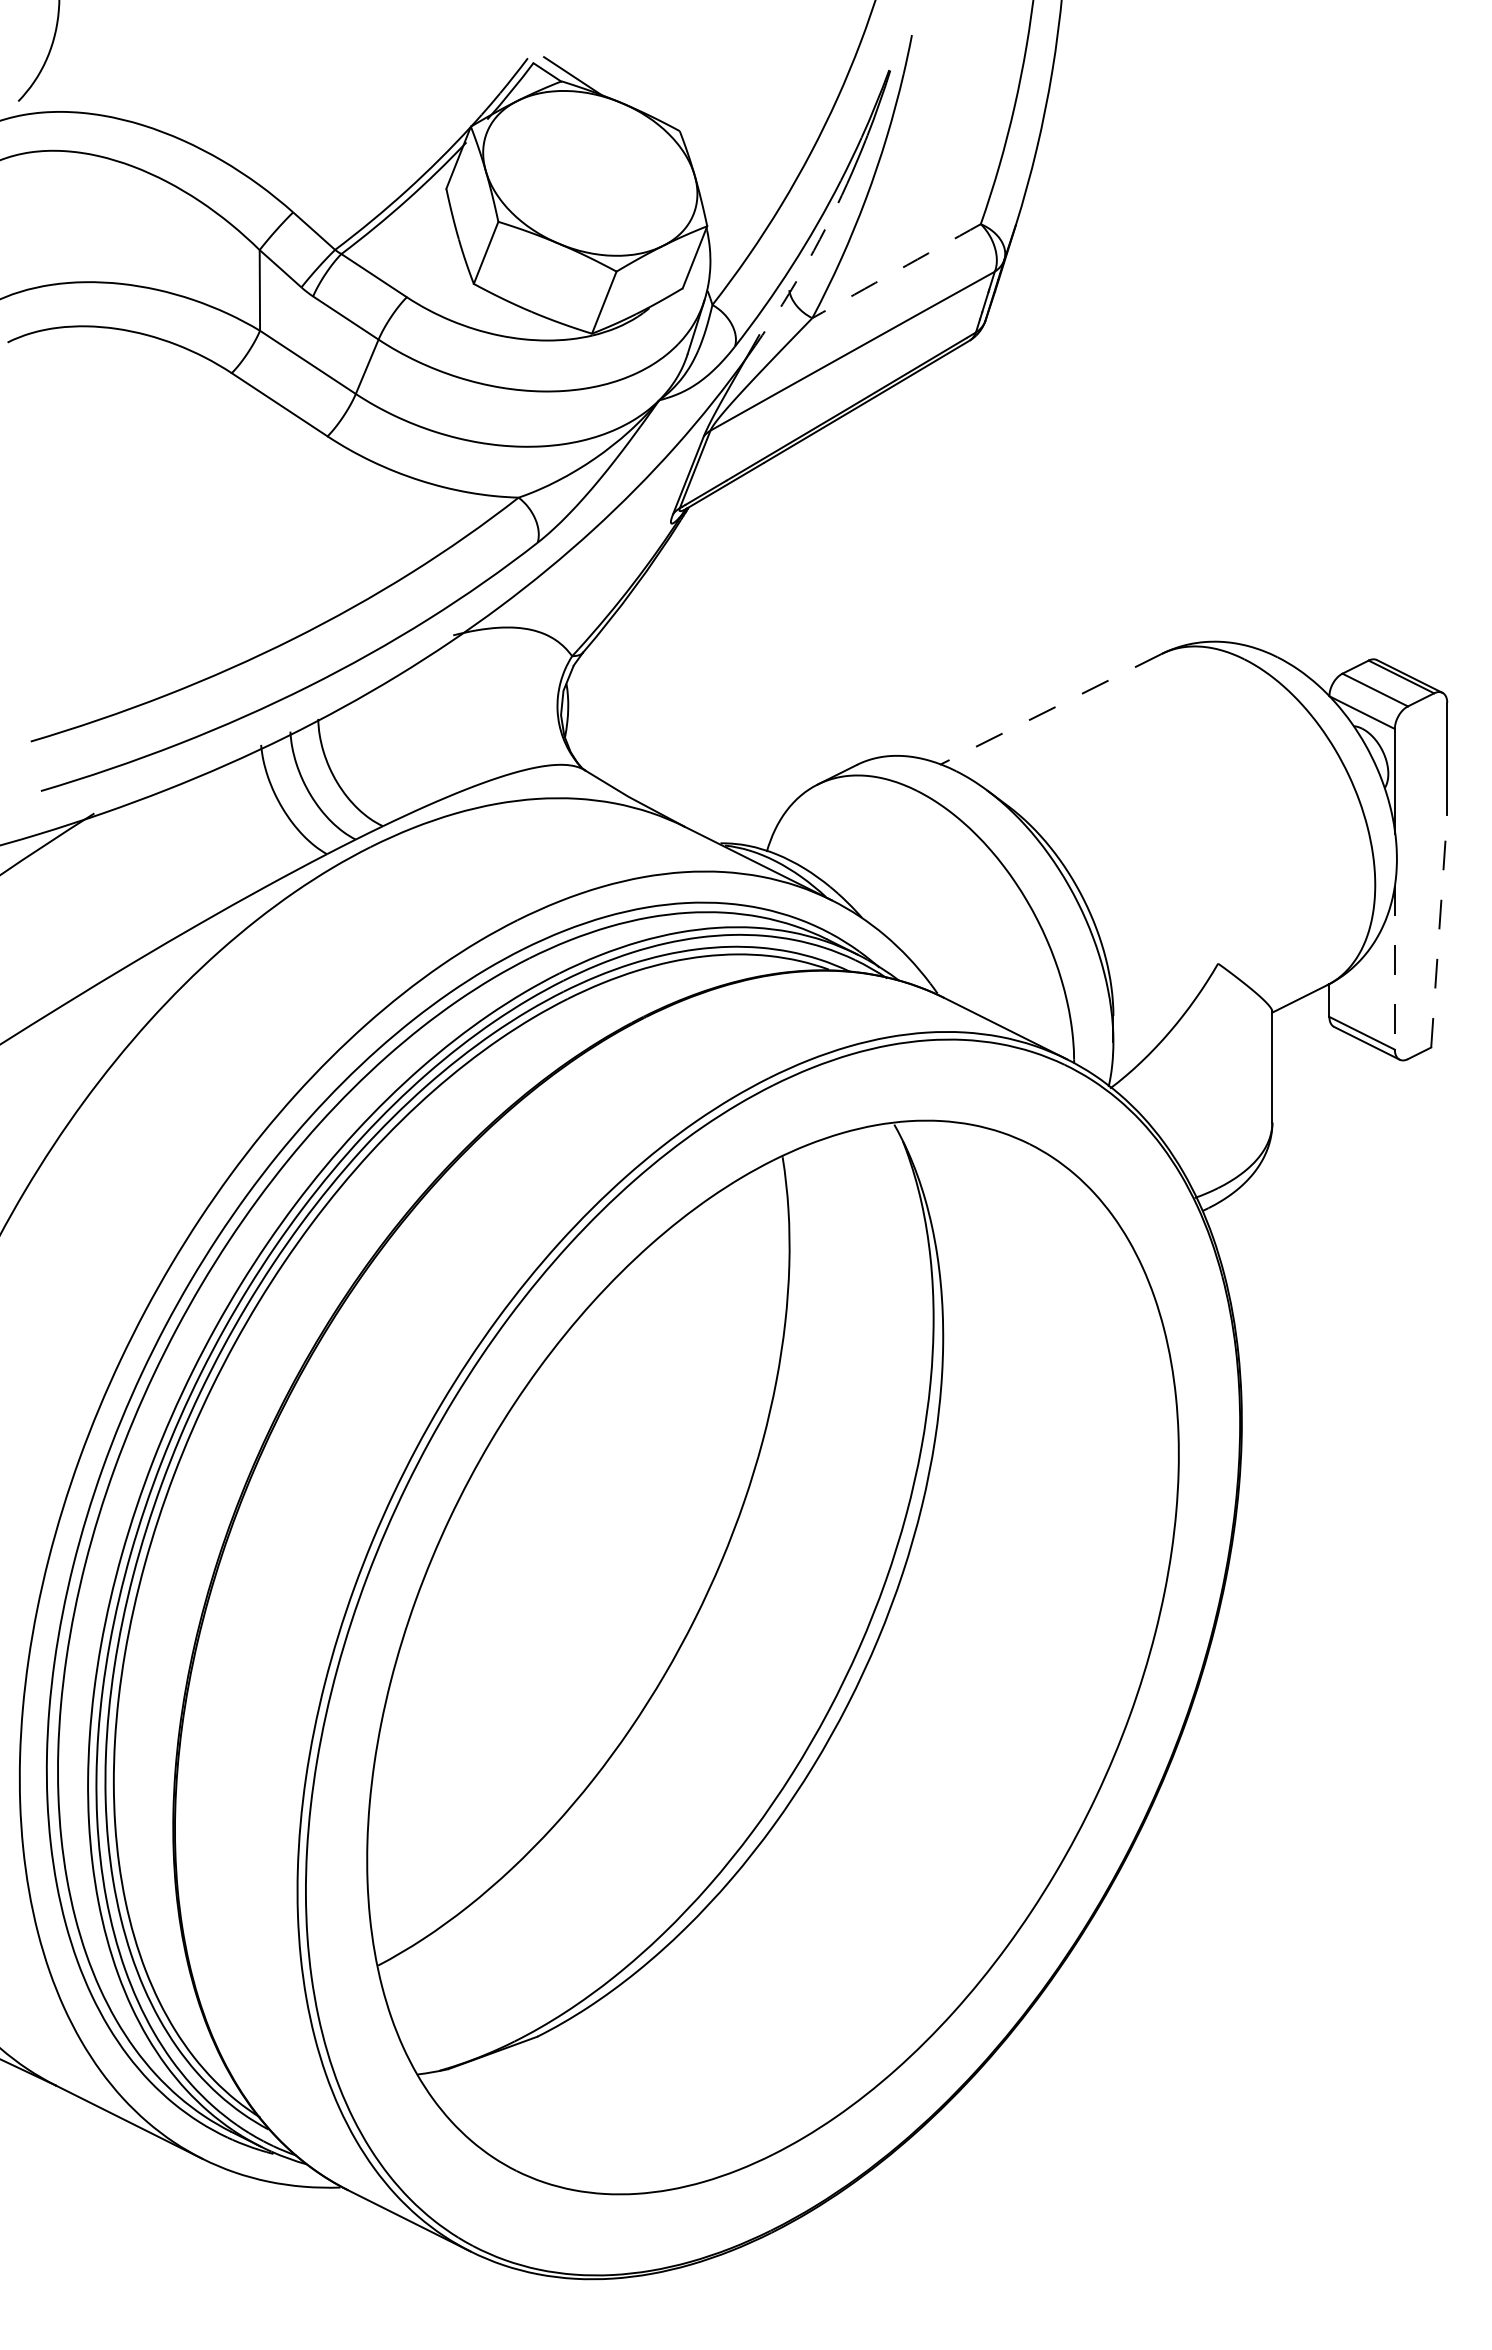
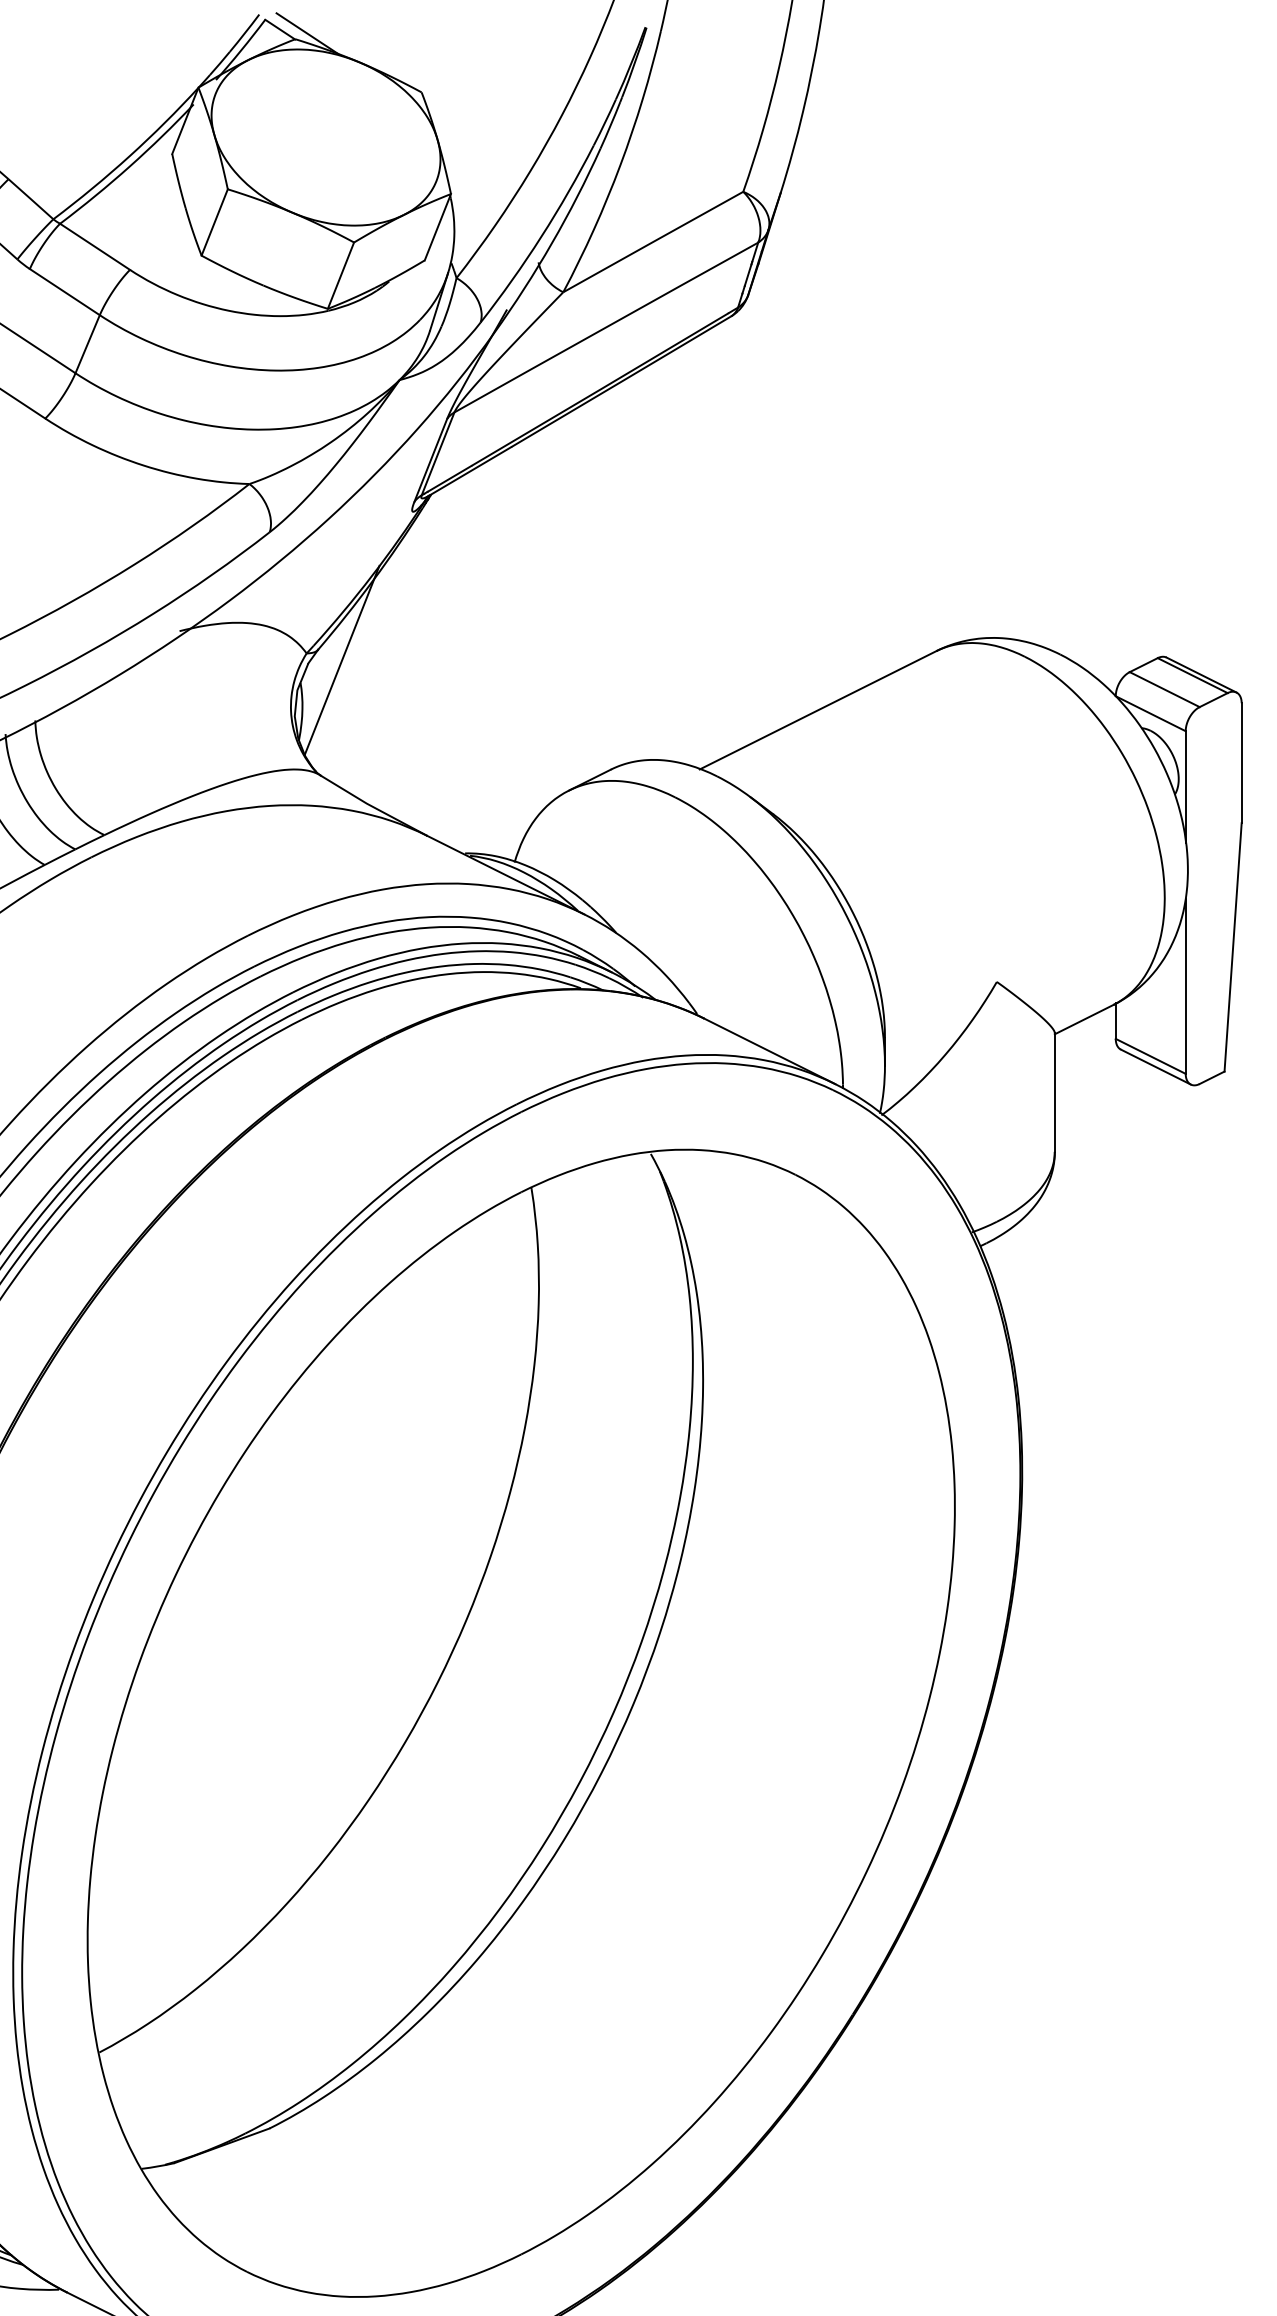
arc: (896, 271) -> (653, 242), dashed -> solid
arc: (801, 272) -> (551, 243), dashed -> solid
line: (605, 662) -> (342, 660), added
line: (1050, 709) -> (817, 710), dashed -> solid
line: (1439, 931) -> (1233, 947), dashed -> solid
line: (1394, 967) -> (1185, 986), dashed -> solid

